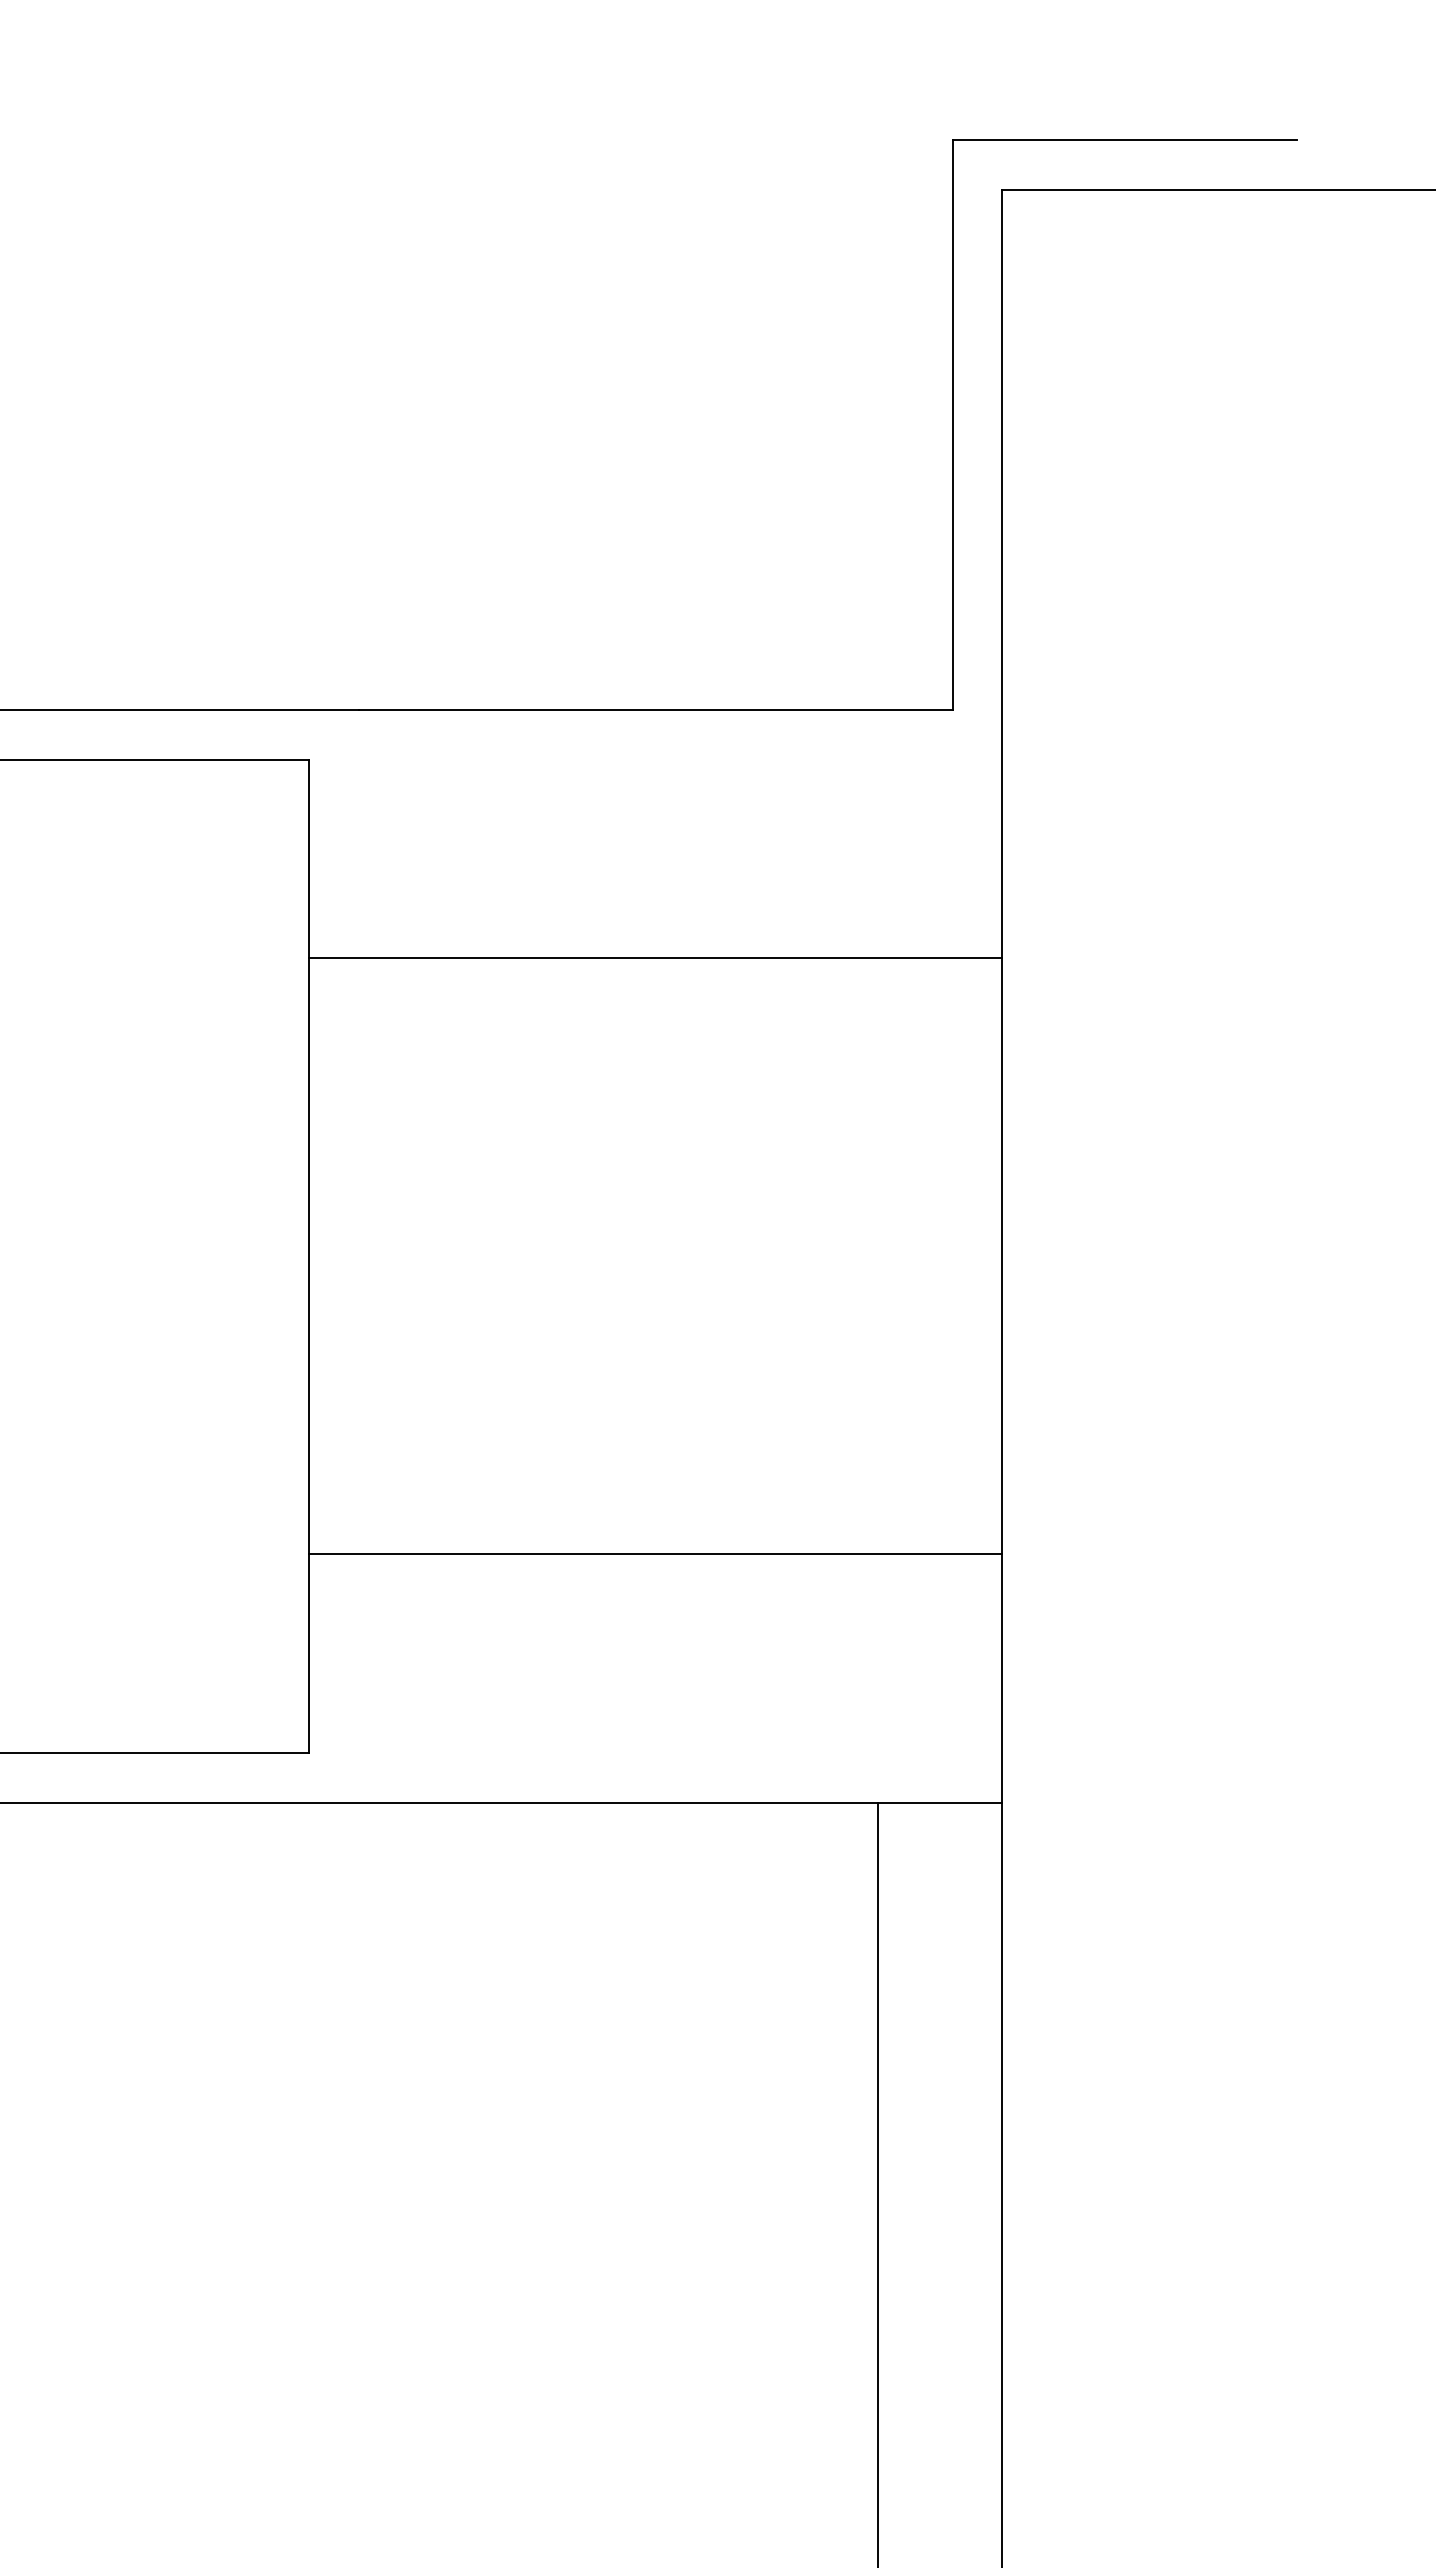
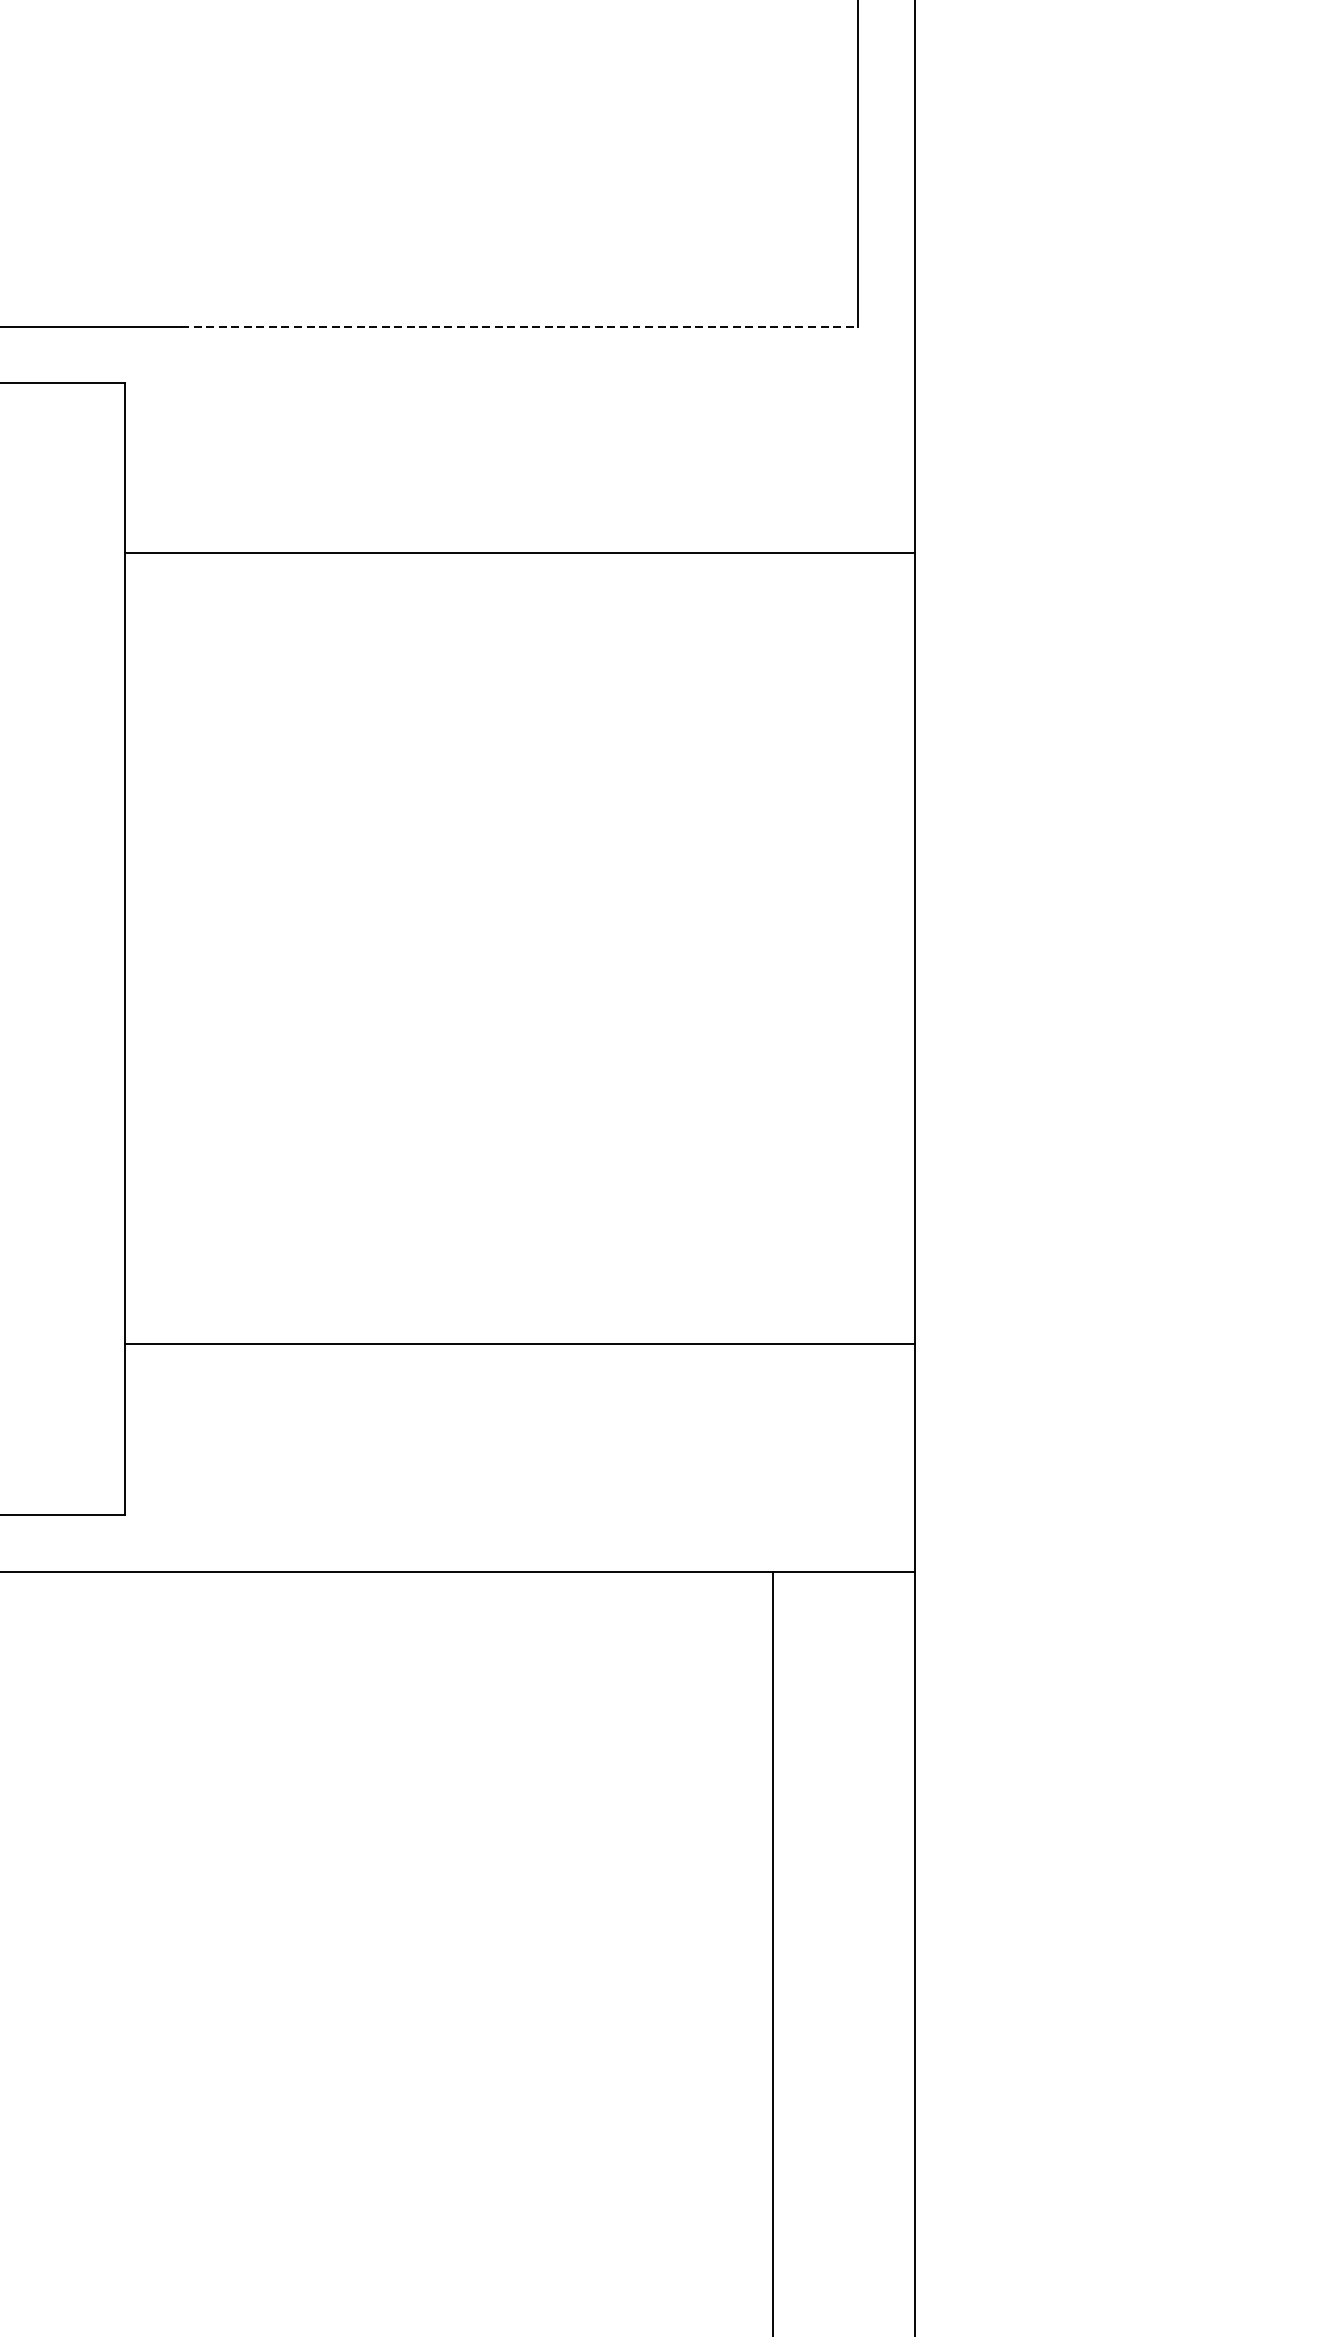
line: (656, 710) -> (520, 327), solid -> dashed
line: (655, 958) -> (519, 552), moved
line: (655, 1554) -> (519, 1343), moved

